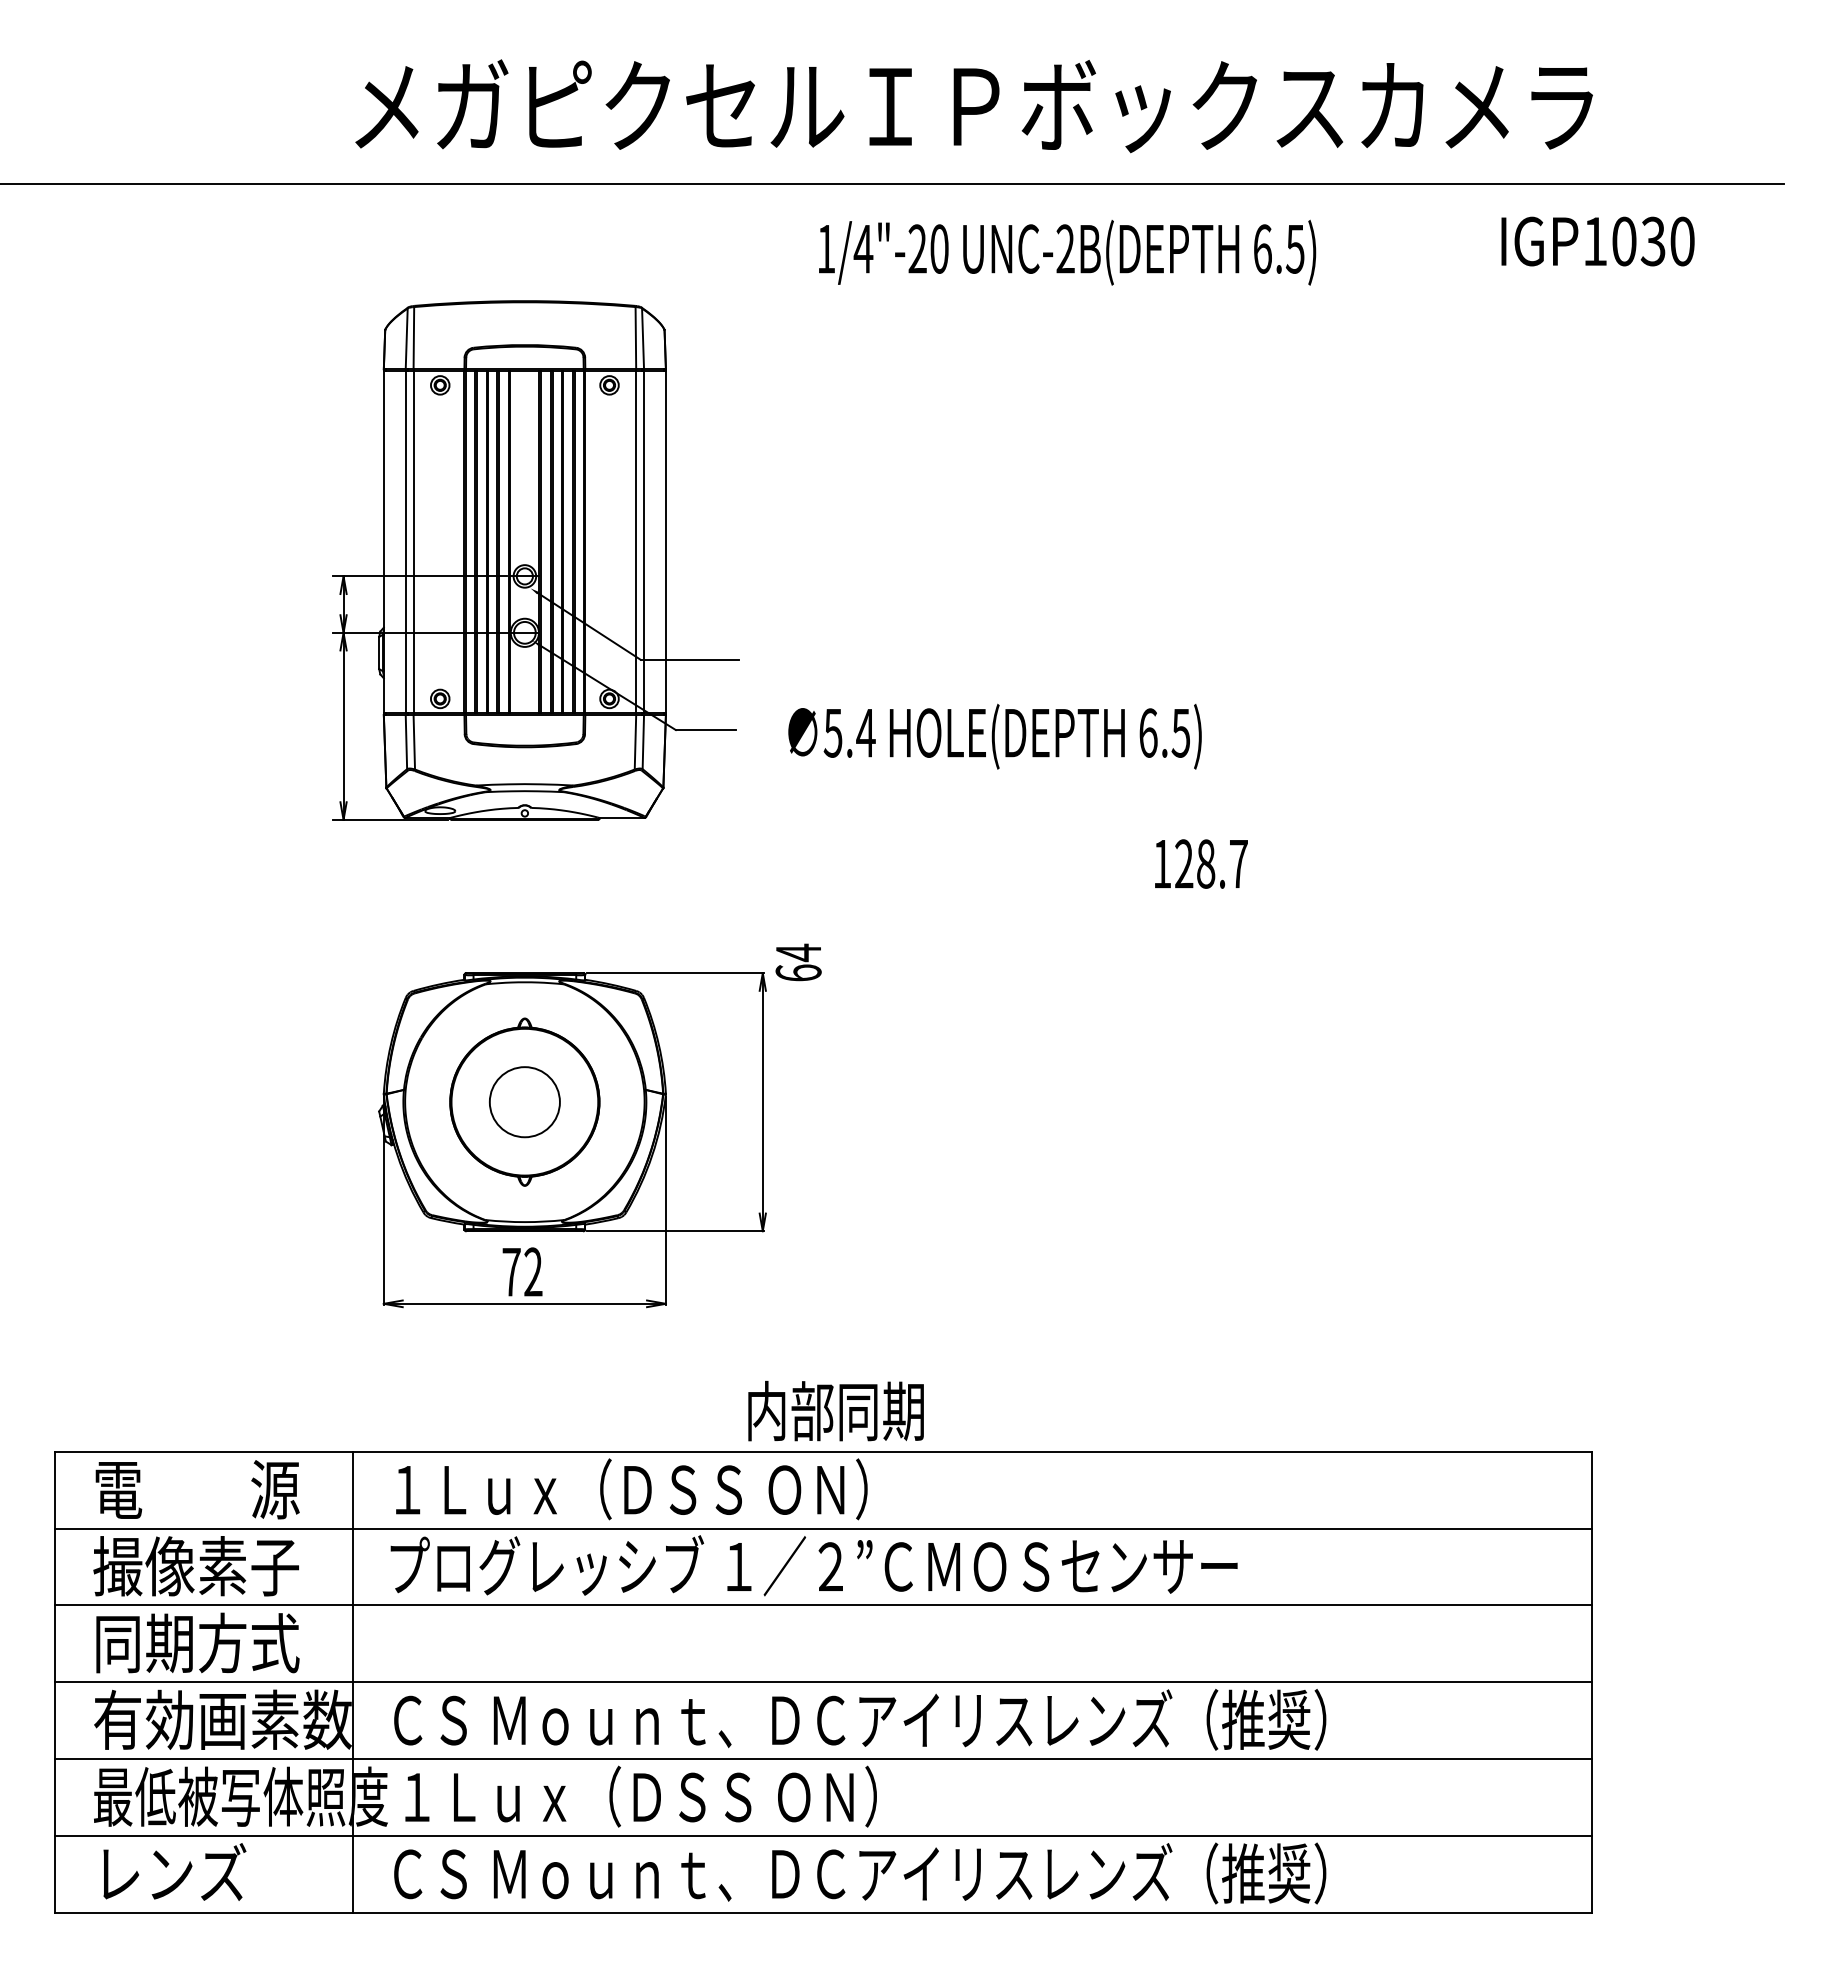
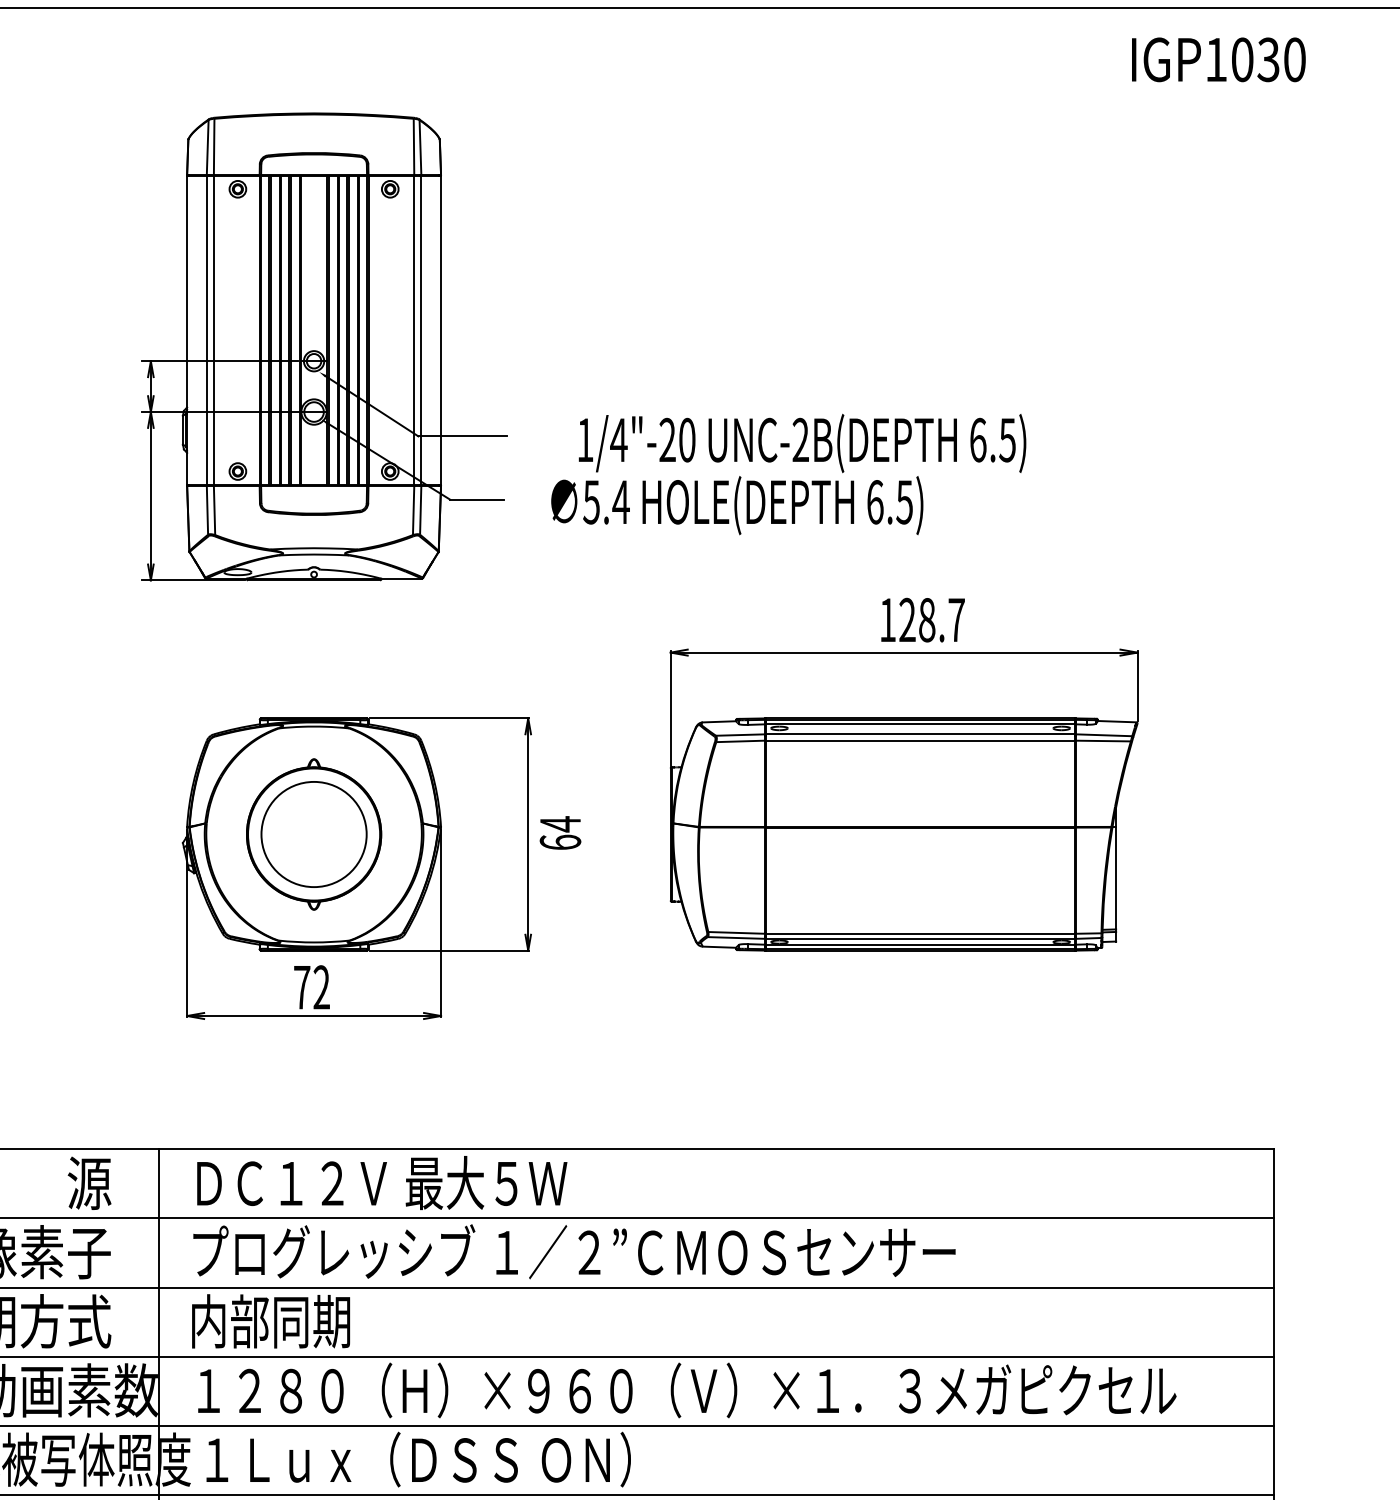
text: (1597, 241) -> (1218, 59), moved
text: (1067, 252) -> (802, 443), moved
text: (798, 962) -> (560, 832), moved
part: (1180, 1063) -> (904, 799), added
circle: (524, 1101) -> (313, 833), size x1.67
text: (835, 1411) -> (270, 1321), moved
text: (631, 1489) -> (410, 1183), １Ｌｕｘ（ＤＳＳ ＯＮ） -> ＤＣ１２Ｖ 最大５Ｗ
text: (938, 1719) -> (686, 1390), ＣＳ Ｍｏｕｎｔ、ＤＣアイリスレンズ（推奨） -> １２８０（Ｈ）×９６０（Ｖ）×１．３メガピクセル

